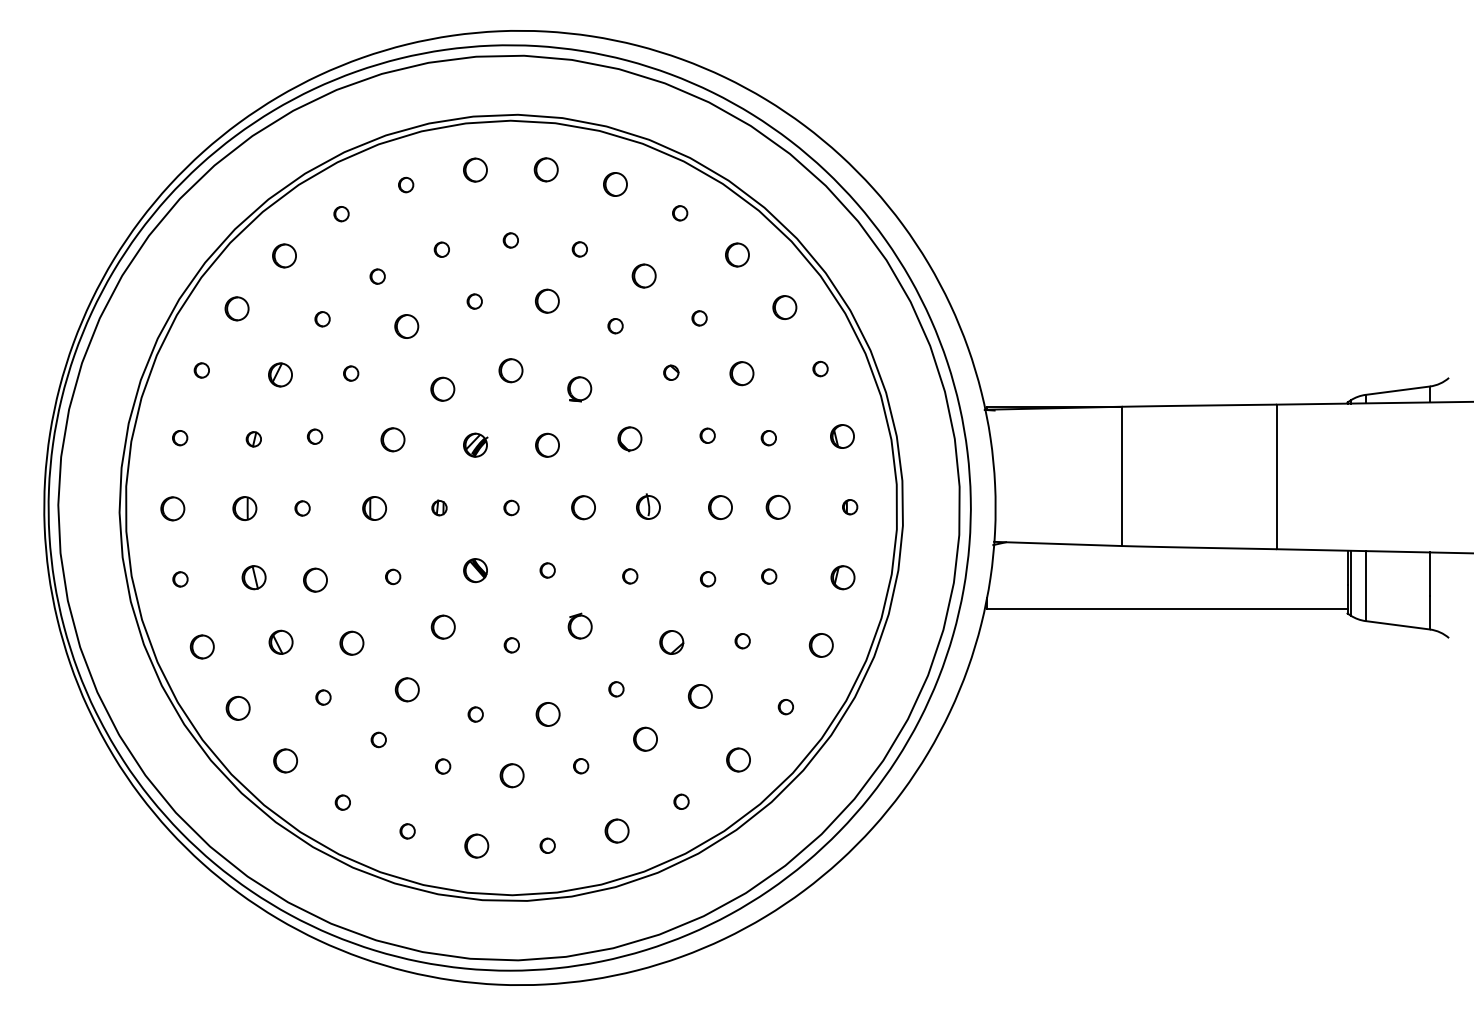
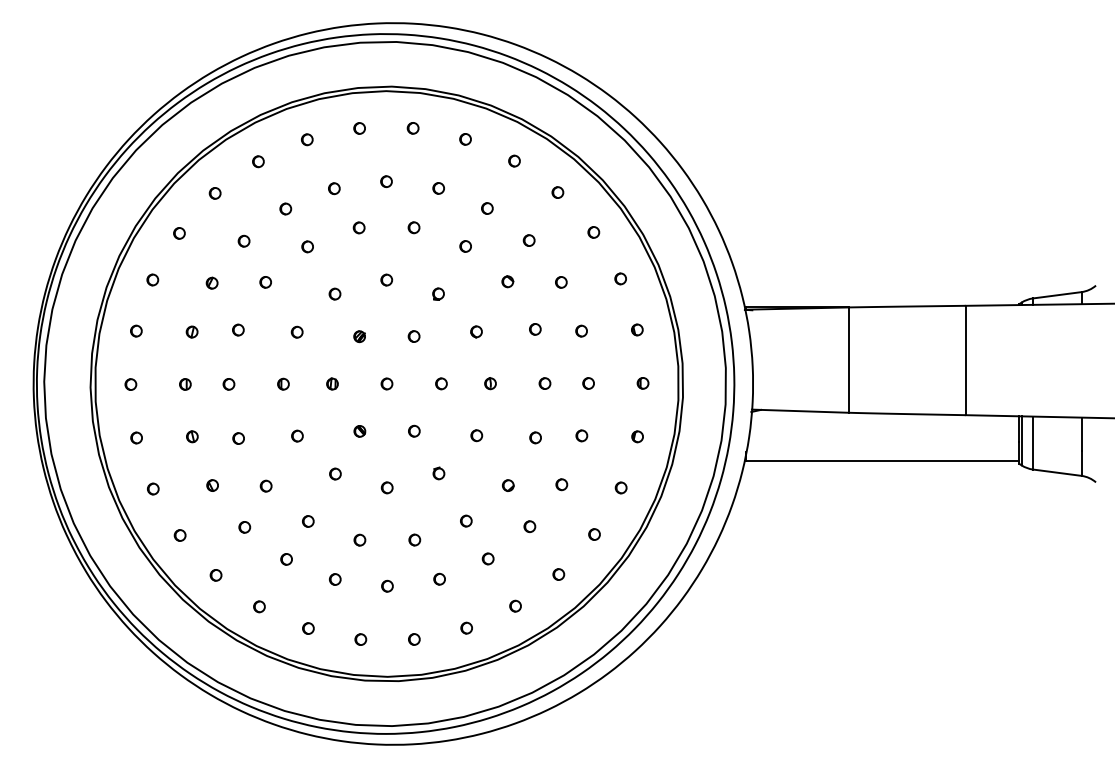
circle: (475, 170) -> (359, 128), size x0.62
part: (545, 170) -> (412, 128), size x0.62
circle: (615, 184) -> (465, 139), size x0.62
part: (737, 254) -> (557, 192), size x0.62
part: (283, 256) -> (214, 193), size x0.62
circle: (644, 275) -> (487, 208), size x0.62
part: (546, 301) -> (413, 227), size x0.62
part: (784, 307) -> (593, 232), size x0.62
circle: (237, 308) -> (179, 233), size x0.62
part: (406, 326) -> (307, 246), size x0.62
part: (510, 369) -> (386, 279), size x0.62
part: (279, 373) -> (211, 282), size x0.62
circle: (742, 373) -> (561, 282), size x0.62
part: (442, 388) -> (334, 293), size x0.62
part: (579, 388) -> (438, 293), size x0.62
part: (842, 435) -> (637, 329), size x0.62
part: (391, 438) -> (296, 331), size x0.62
part: (629, 438) -> (476, 331), size x0.62
part: (475, 445) -> (359, 336), size x0.62
part: (546, 445) -> (413, 336), size x0.62
part: (374, 507) -> (283, 383), size x0.62
part: (583, 507) -> (441, 383), size x0.62
part: (648, 507) -> (490, 383), size x0.62
part: (719, 507) -> (544, 383), size x0.62
circle: (777, 507) -> (588, 383), size x0.62
part: (172, 508) -> (130, 384), size x0.62
part: (245, 508) -> (185, 384), size x0.62
part: (475, 570) -> (359, 431), size x0.62
part: (254, 577) -> (192, 436), size x0.62
part: (842, 577) -> (637, 436), size x0.62
circle: (315, 580) -> (238, 438), size x0.62
part: (443, 626) -> (335, 473), size x0.62
part: (579, 626) -> (438, 473), size x0.62
part: (280, 642) -> (212, 485), size x0.62
part: (350, 642) -> (265, 485), size x0.62
part: (672, 642) -> (508, 485), size x0.62
part: (820, 644) -> (620, 487), size x0.62
part: (202, 646) -> (153, 488), size x0.62
circle: (407, 689) -> (308, 521), size x0.62
part: (699, 696) -> (529, 526), size x0.62
part: (237, 708) -> (179, 535), size x0.62
part: (547, 713) -> (414, 539), size x0.62
part: (644, 738) -> (487, 558), size x0.62
part: (738, 759) -> (558, 574), size x0.62
part: (284, 761) -> (215, 575), size x0.62
part: (512, 774) -> (387, 585), size x0.62
part: (616, 829) -> (466, 627), size x0.62
part: (476, 845) -> (360, 639), size x0.62

